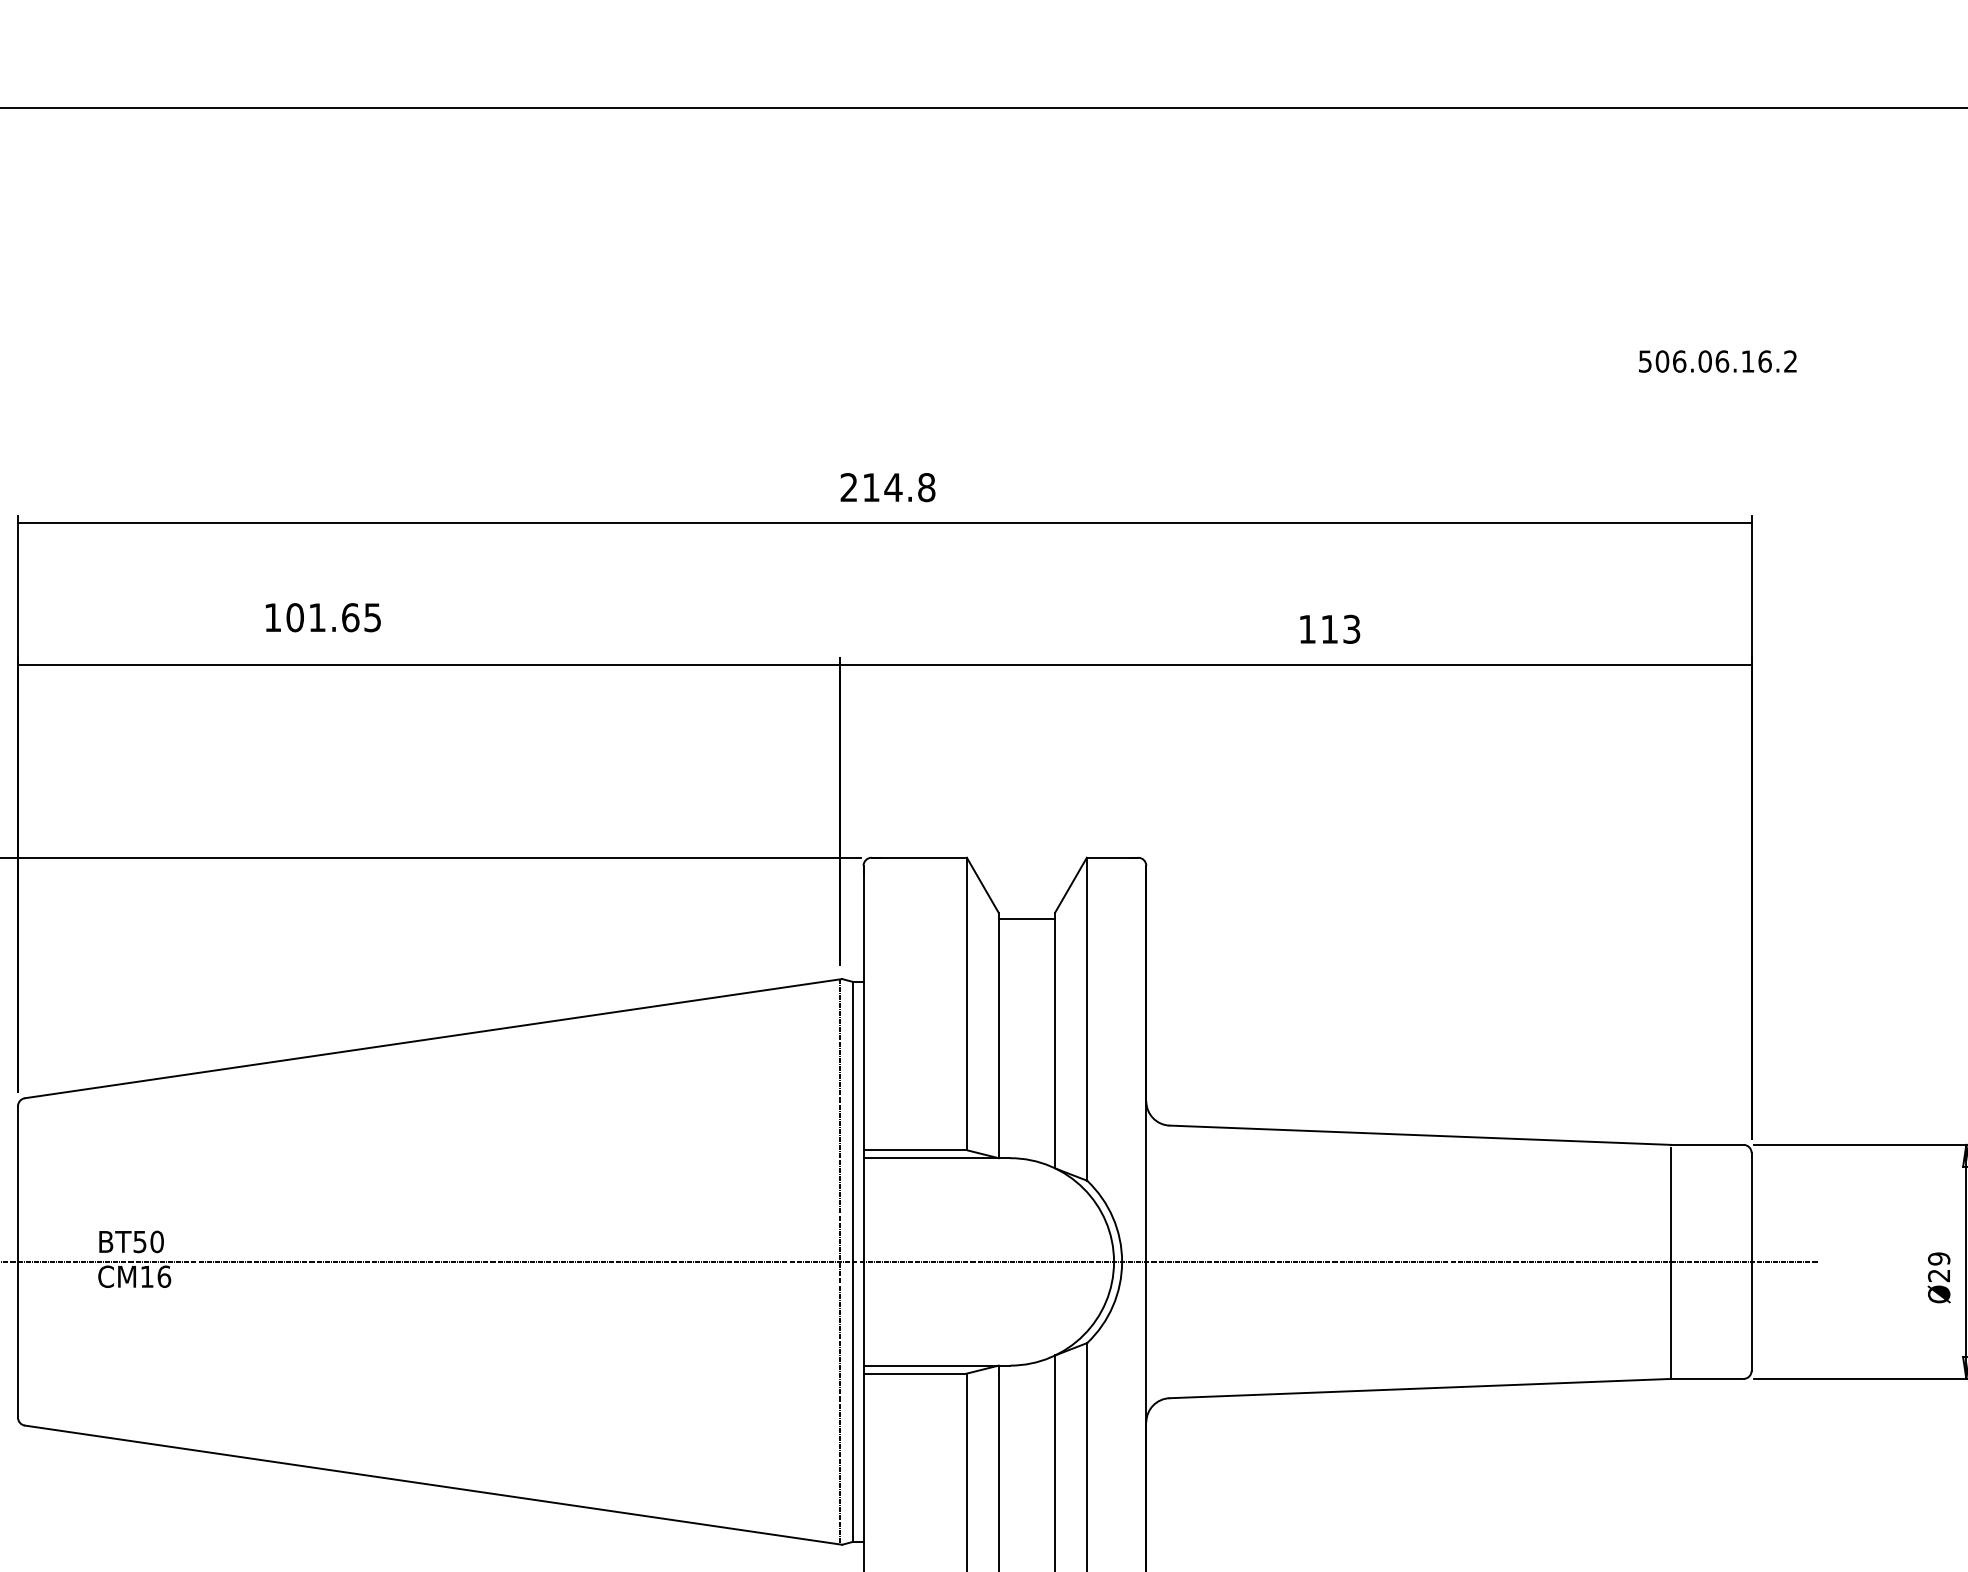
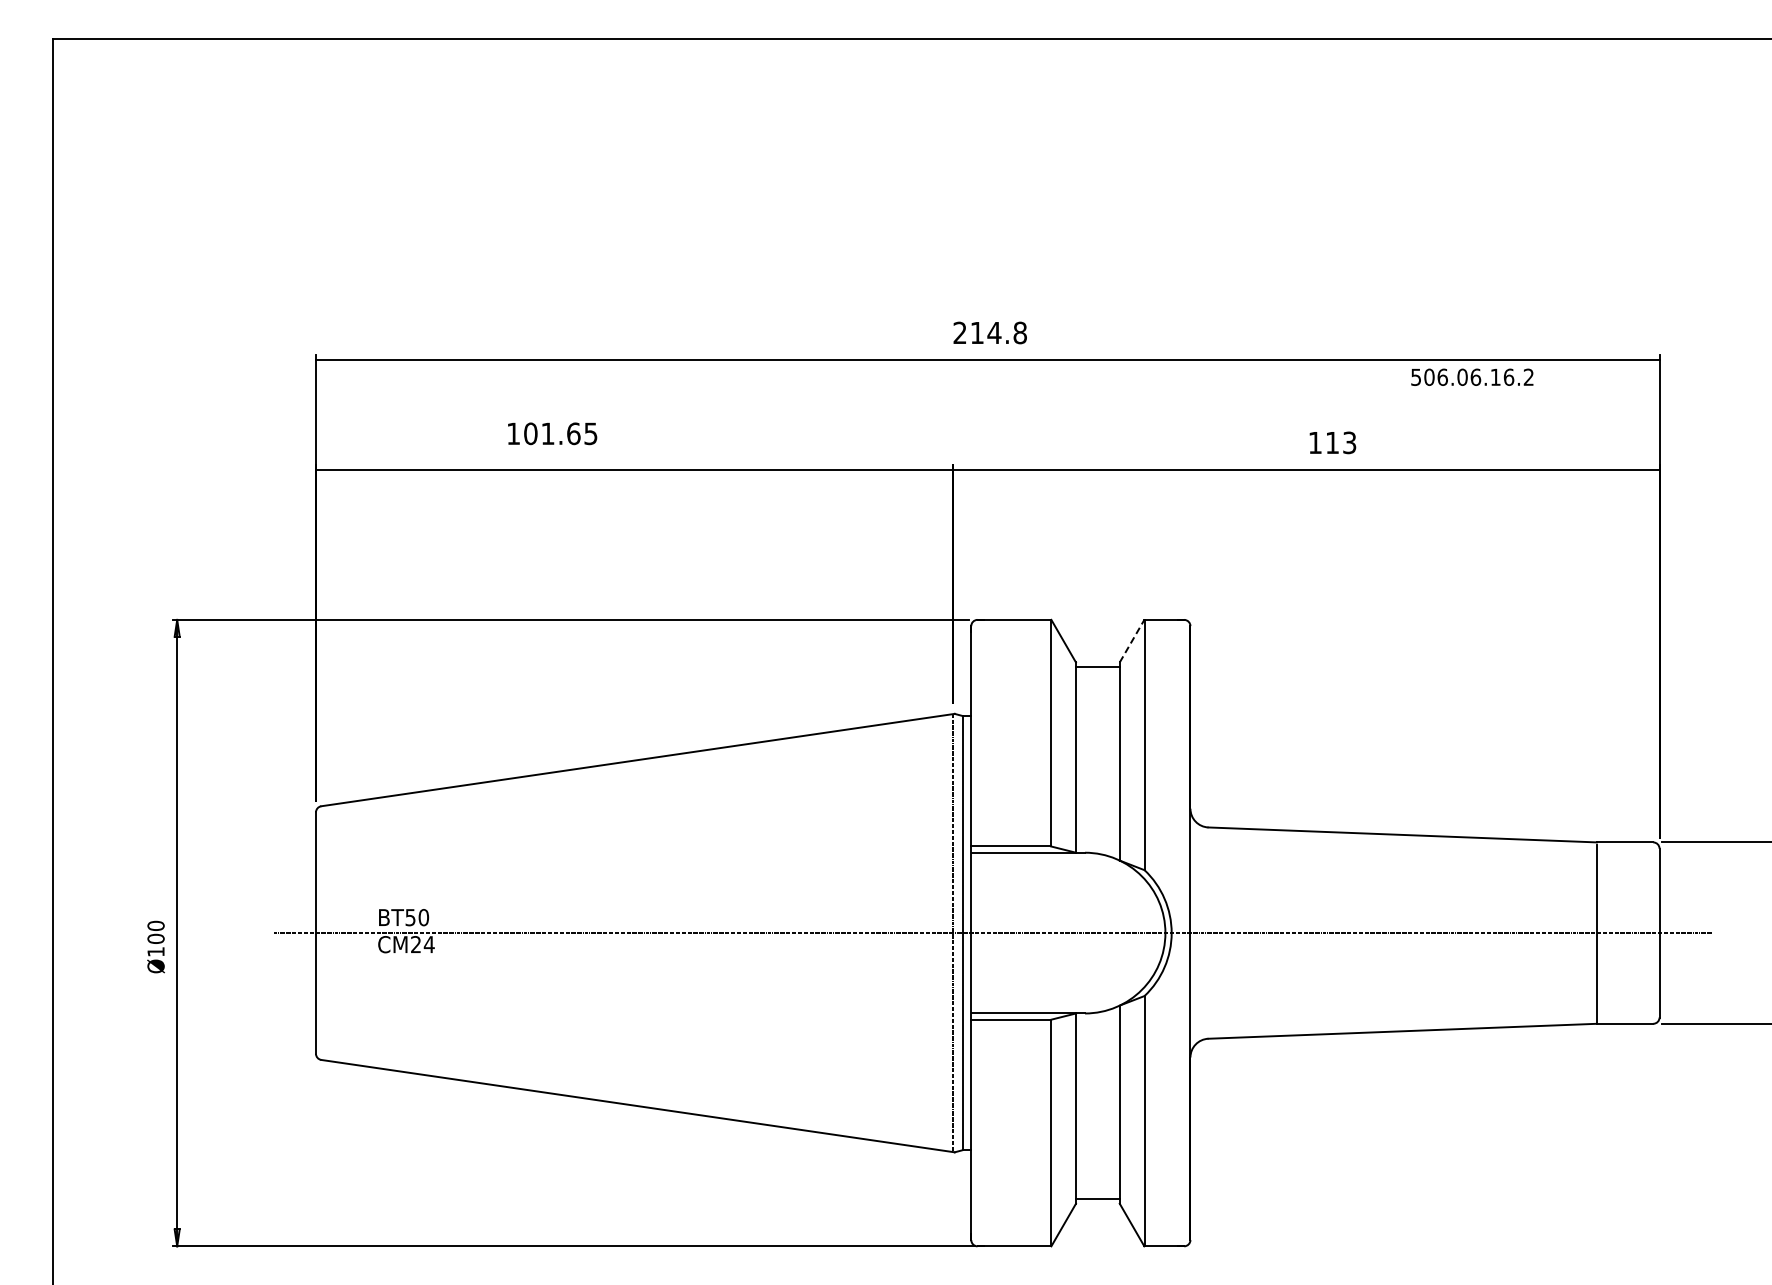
text: (1718, 360) -> (1472, 376), moved
line: (1071, 885) -> (1132, 641), solid -> dashed
text: (155, 1276) -> (422, 944), CM16 -> CM24

